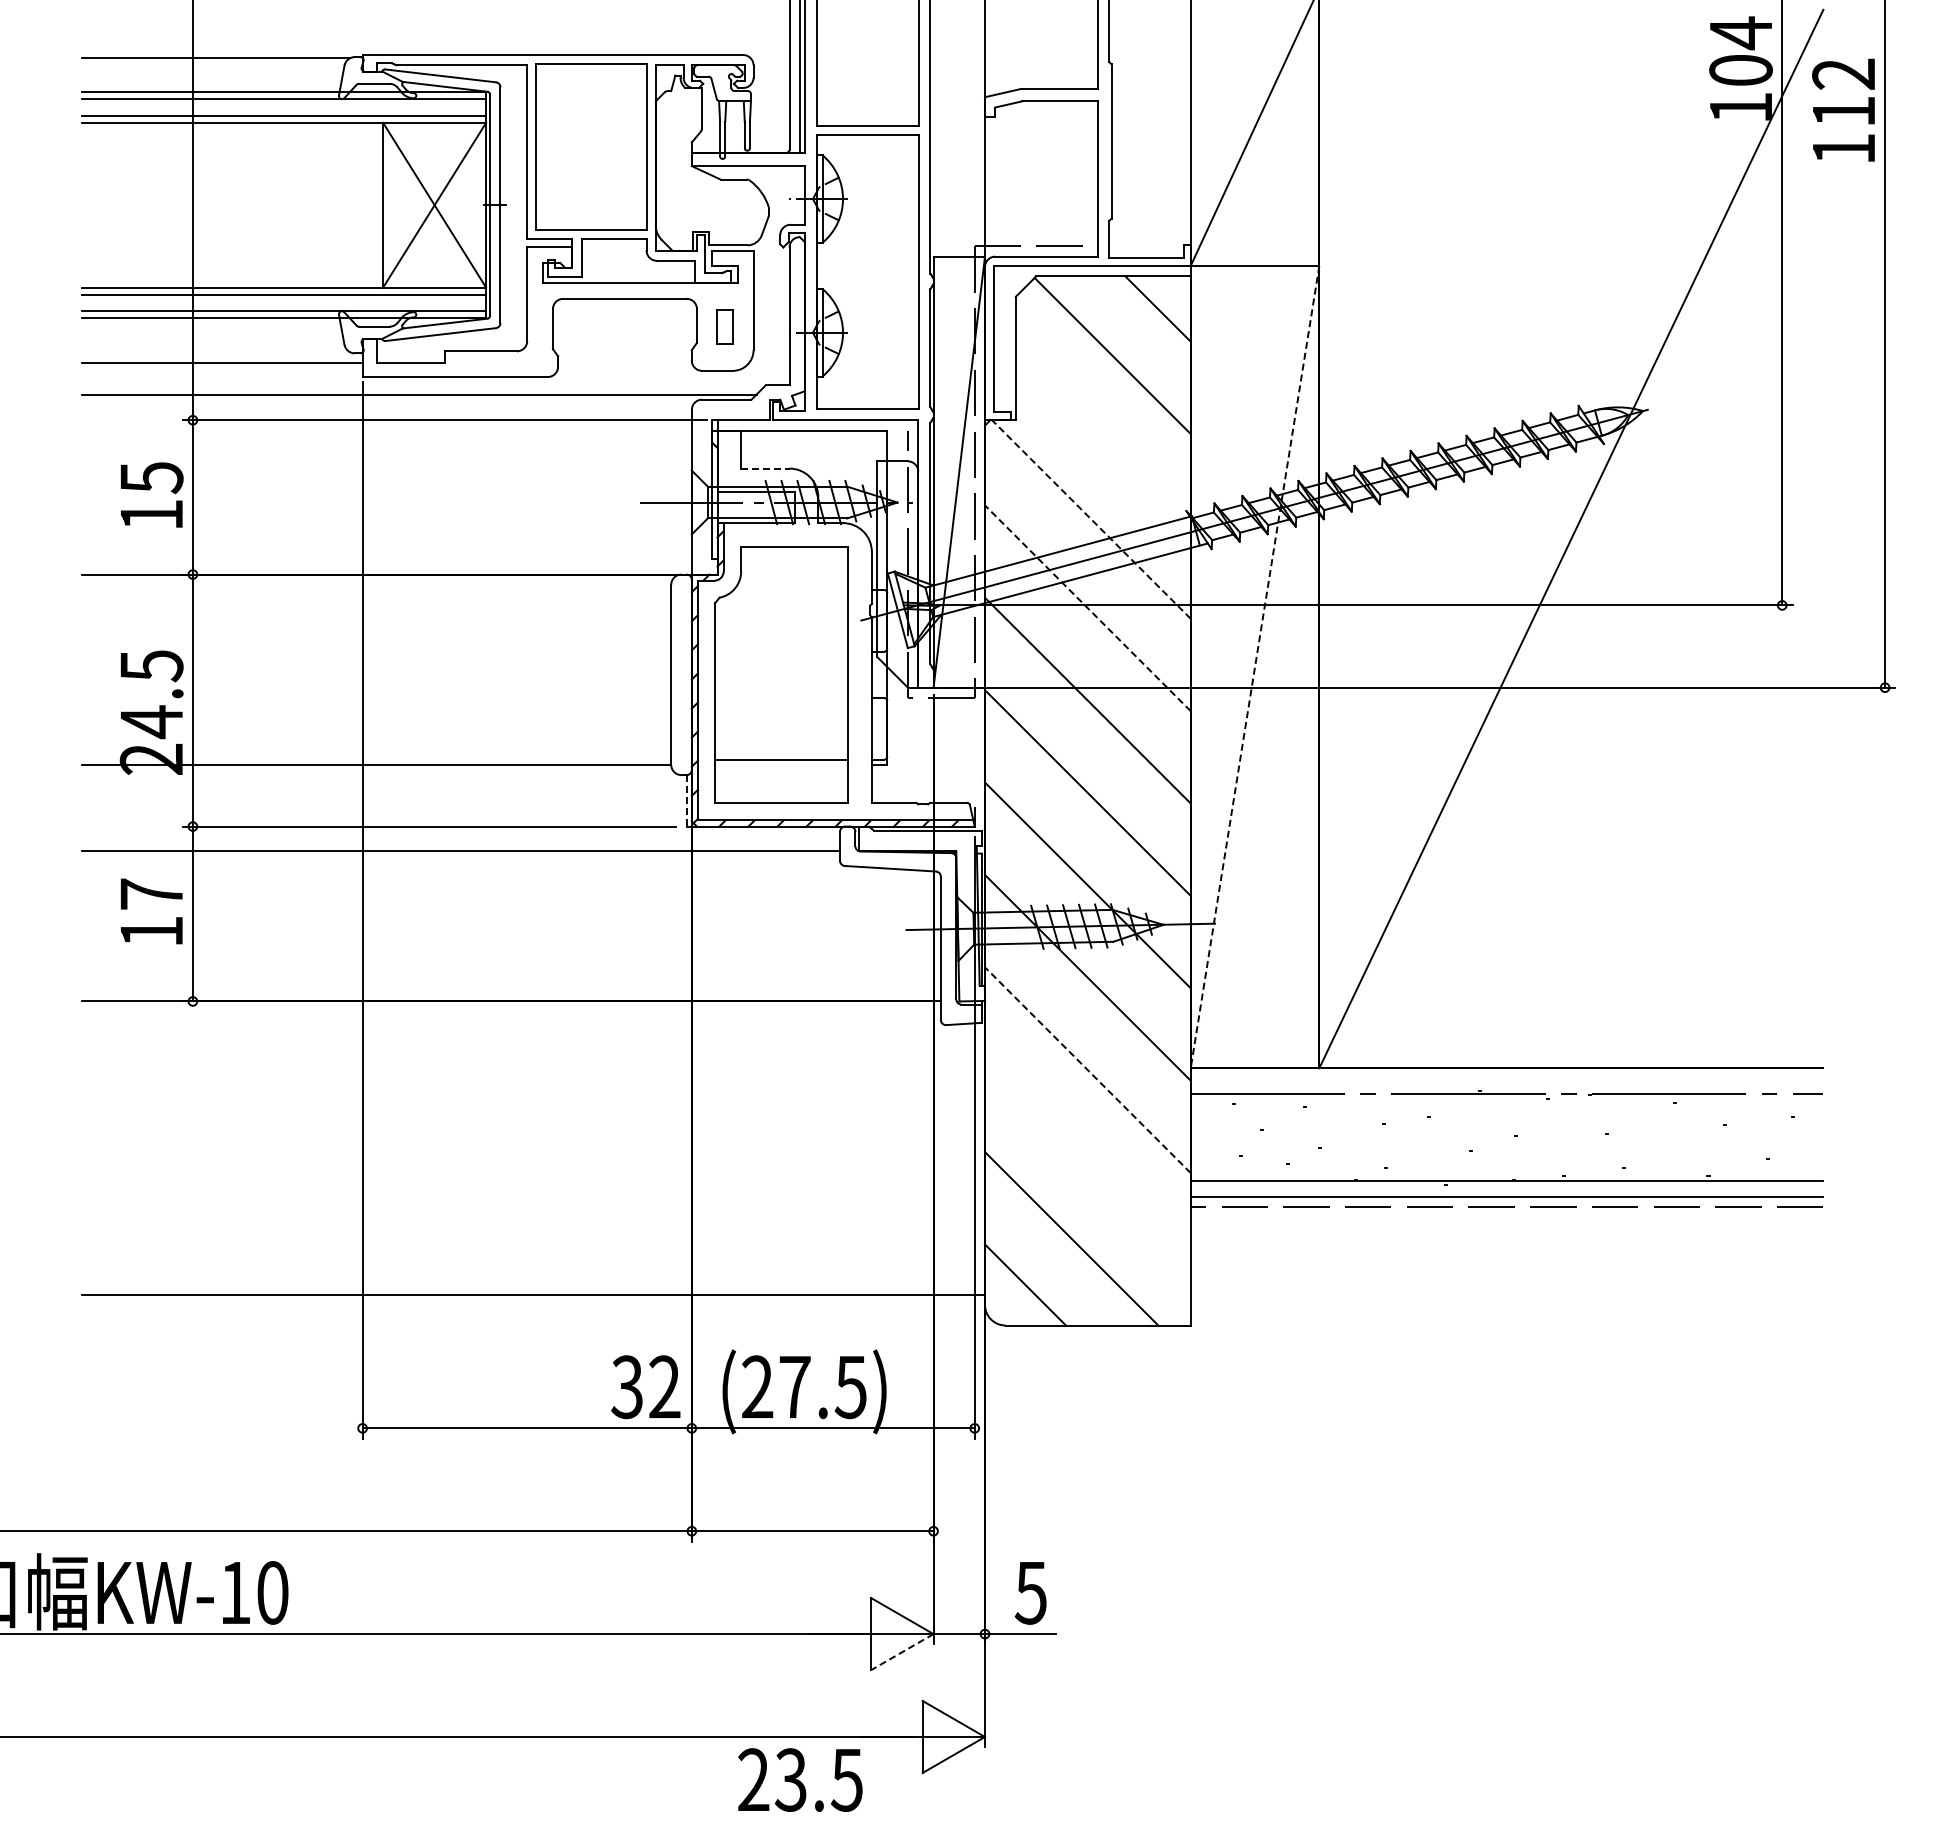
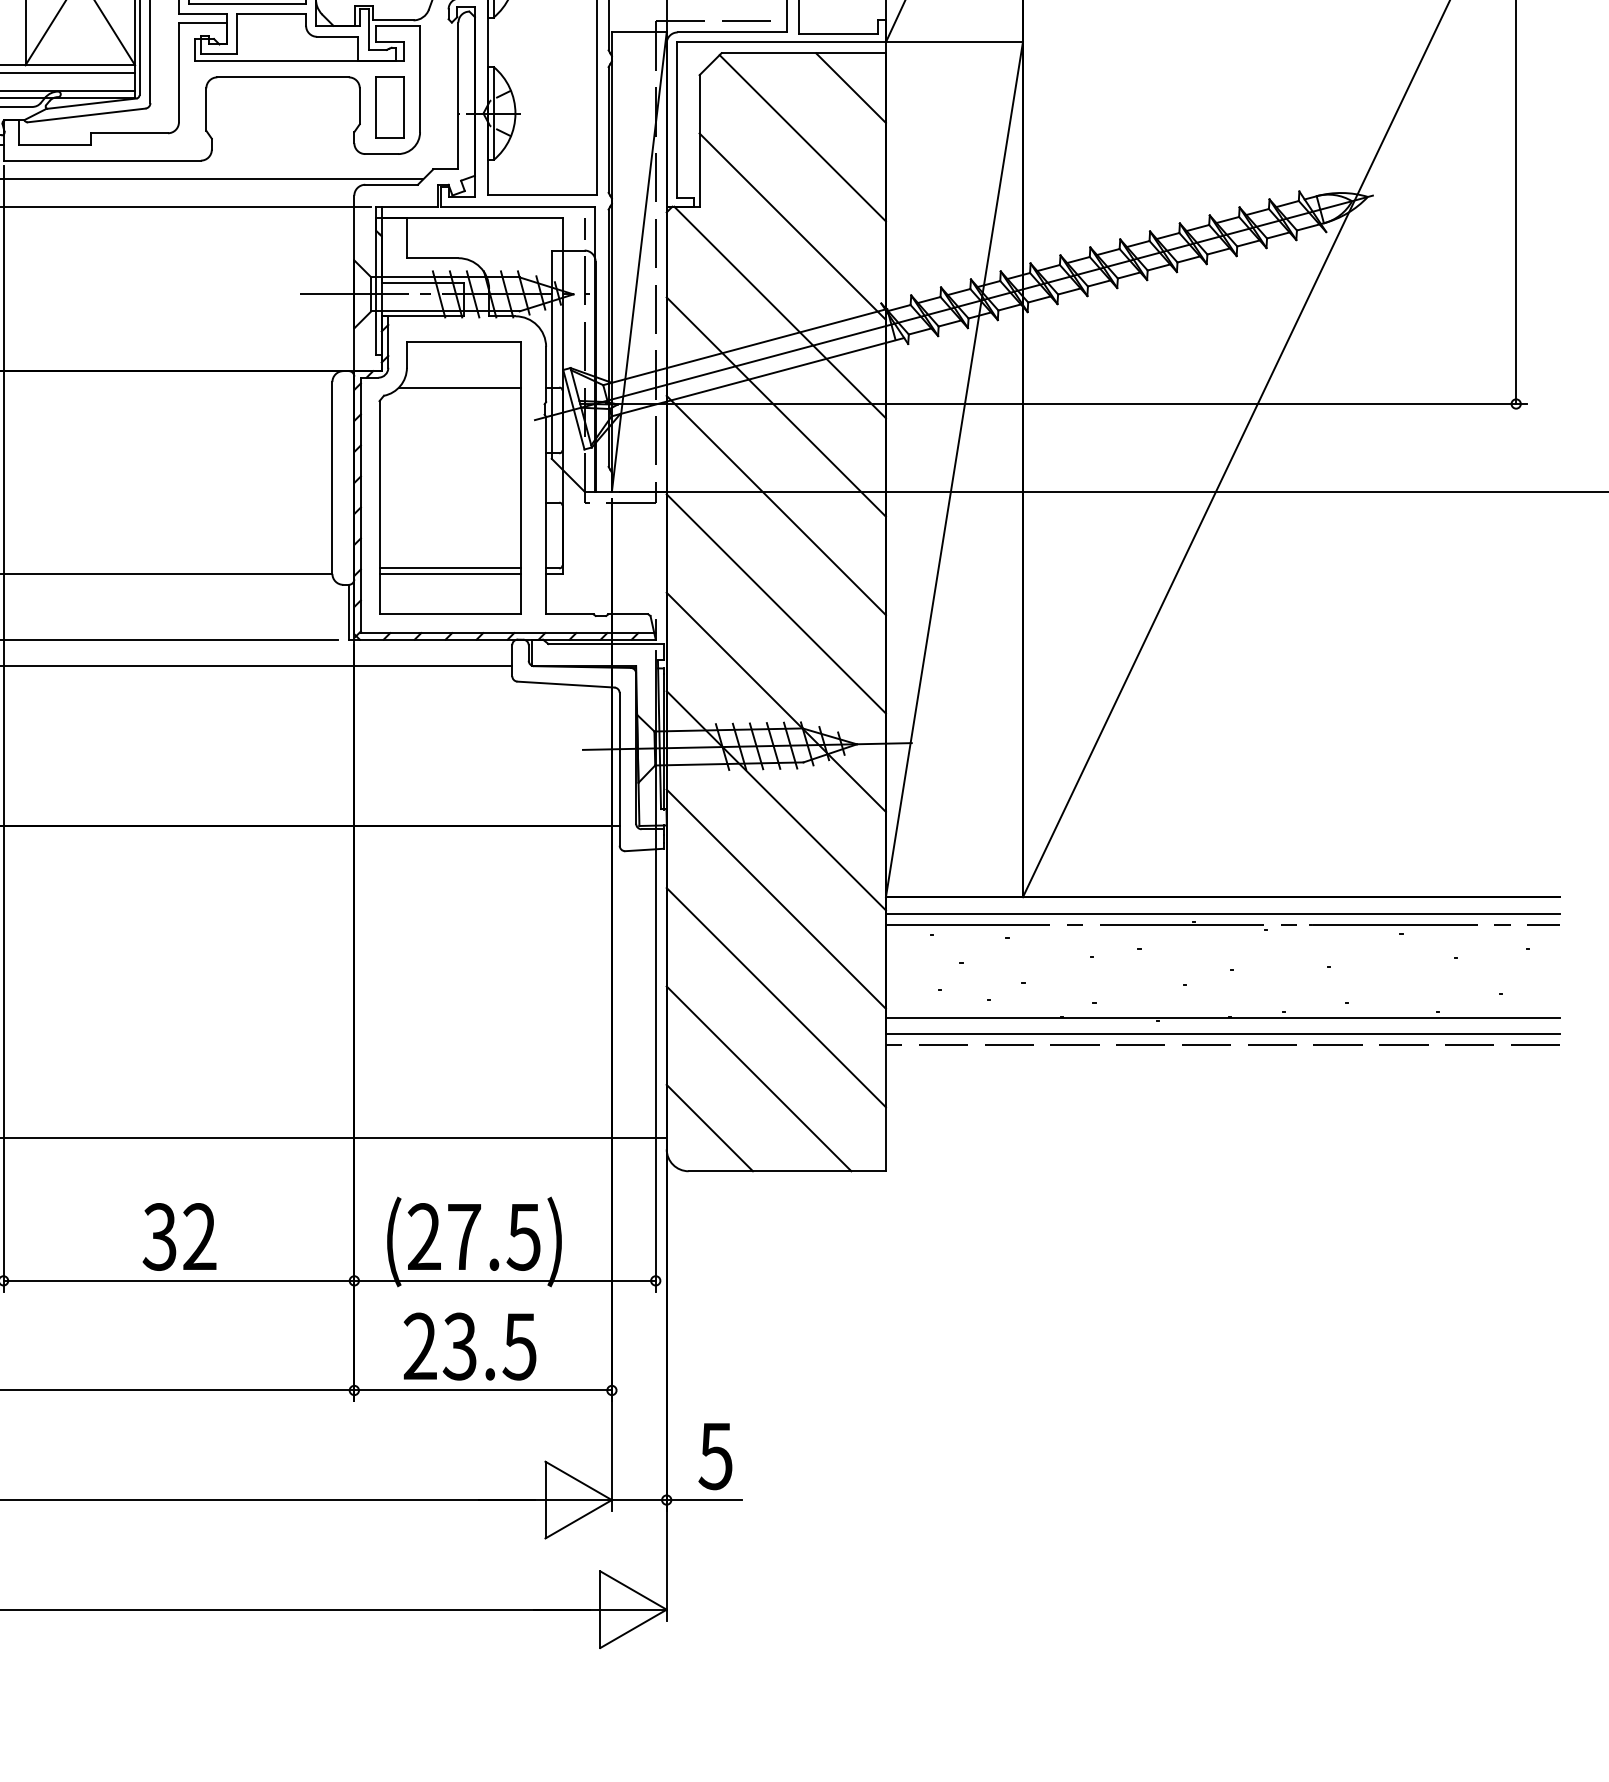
part: (724, 326) -> (389, 106), size x1.67
line: (1102, 438) -> (791, 226), added
line: (765, 468) -> (432, 258), dashed -> solid
line: (1091, 519) -> (780, 312), dashed -> solid
line: (790, 589) -> (459, 387), added
line: (1087, 607) -> (775, 406), dashed -> solid
line: (1254, 667) -> (953, 470), dashed -> solid
line: (781, 764) -> (449, 573), added
line: (686, 800) -> (348, 611), dashed -> solid
line: (1087, 1069) -> (775, 898), dashed -> solid
line: (1506, 1083) -> (1222, 913), added
line: (1087, 1162) -> (775, 997), added
text: (645, 1387) -> (179, 1237), moved
line: (902, 1652) -> (578, 1519), dashed -> solid
text: (800, 1779) -> (470, 1346), moved

